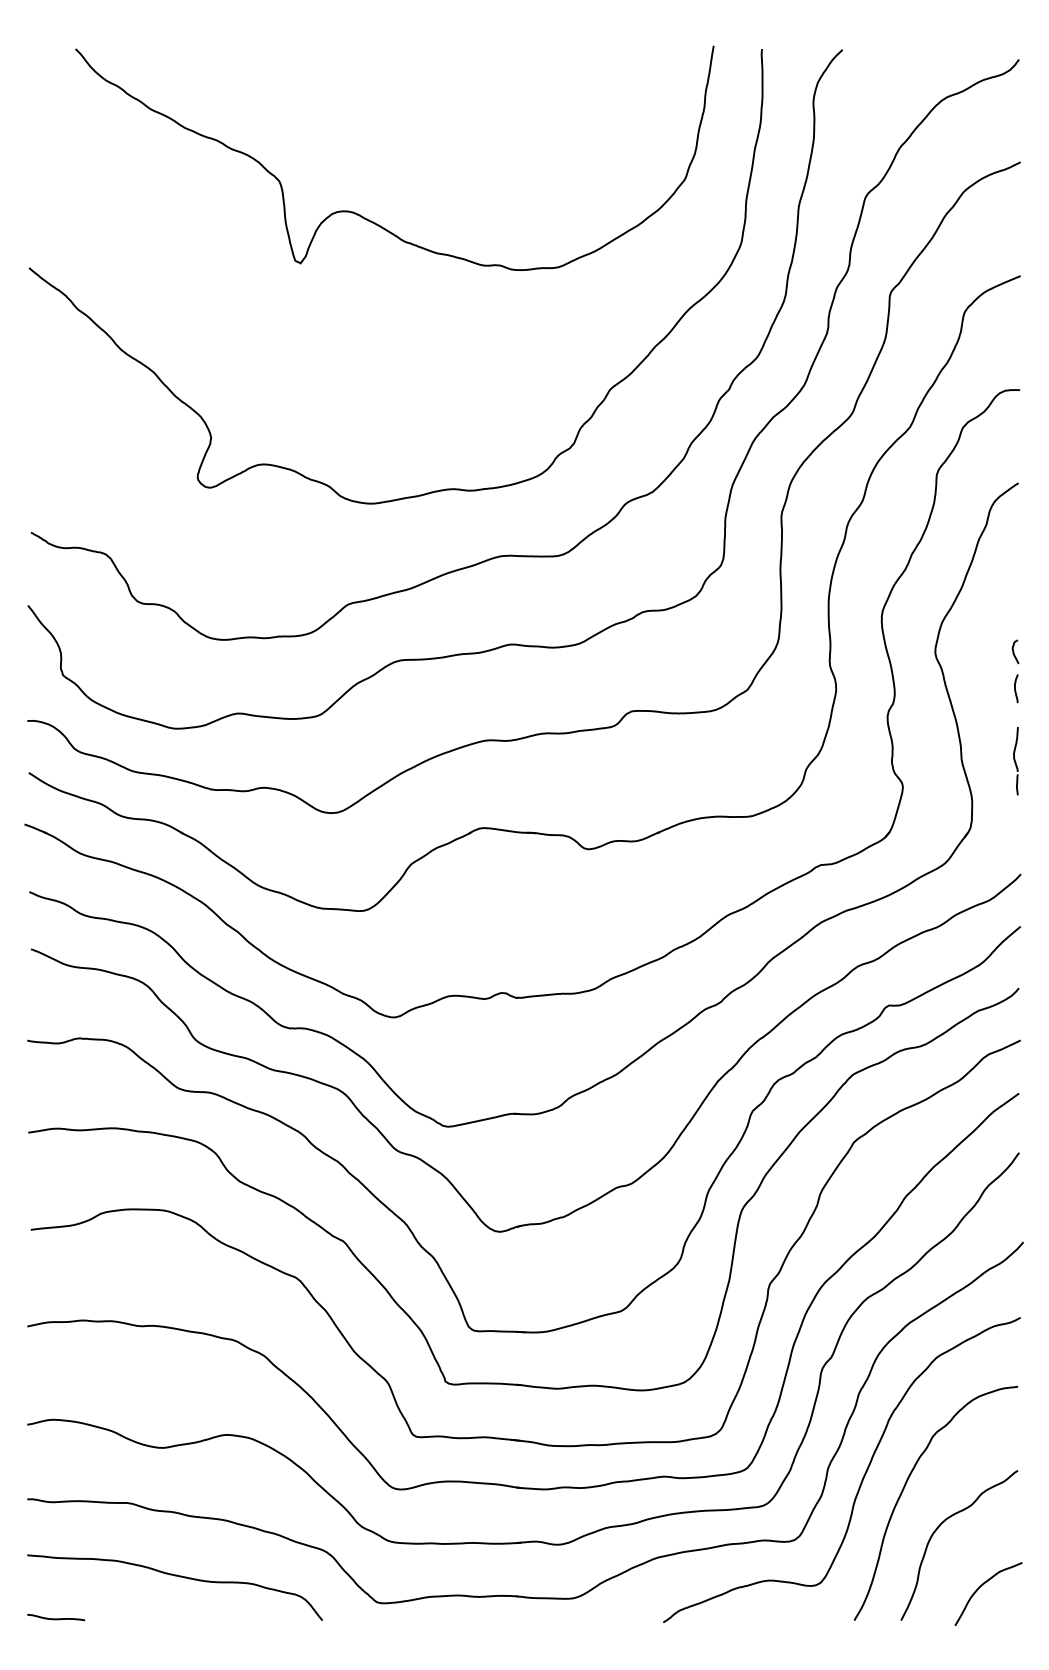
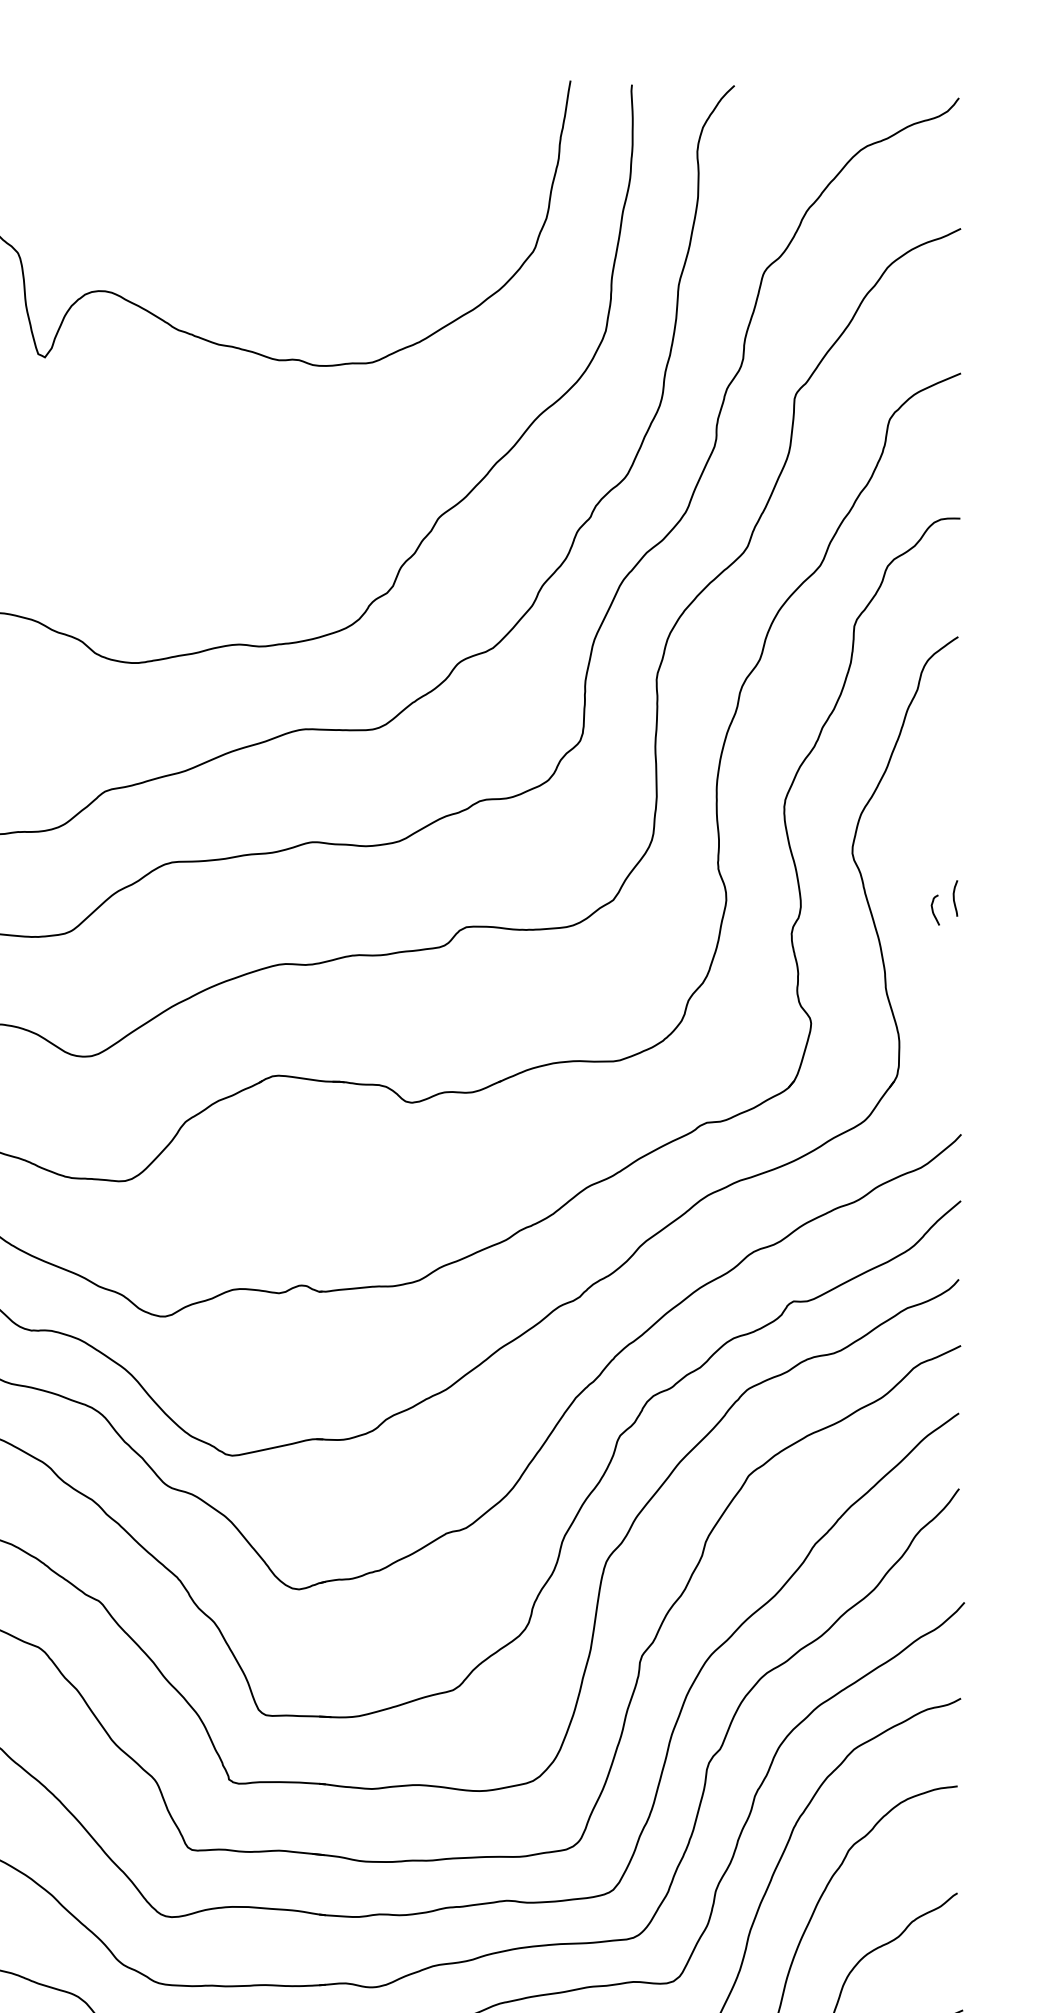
curve: (1014, 651) -> (934, 909), moved
part: (1015, 761) -> (954, 991), removed

